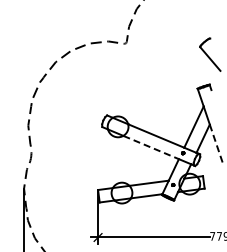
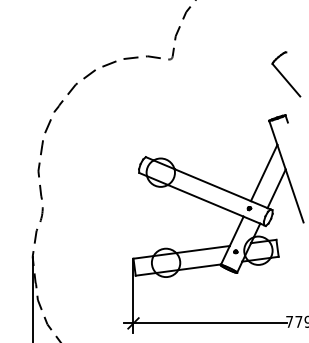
line: (216, 144) -> (294, 196), dashed -> solid
line: (151, 147) -> (206, 200), dashed -> solid

